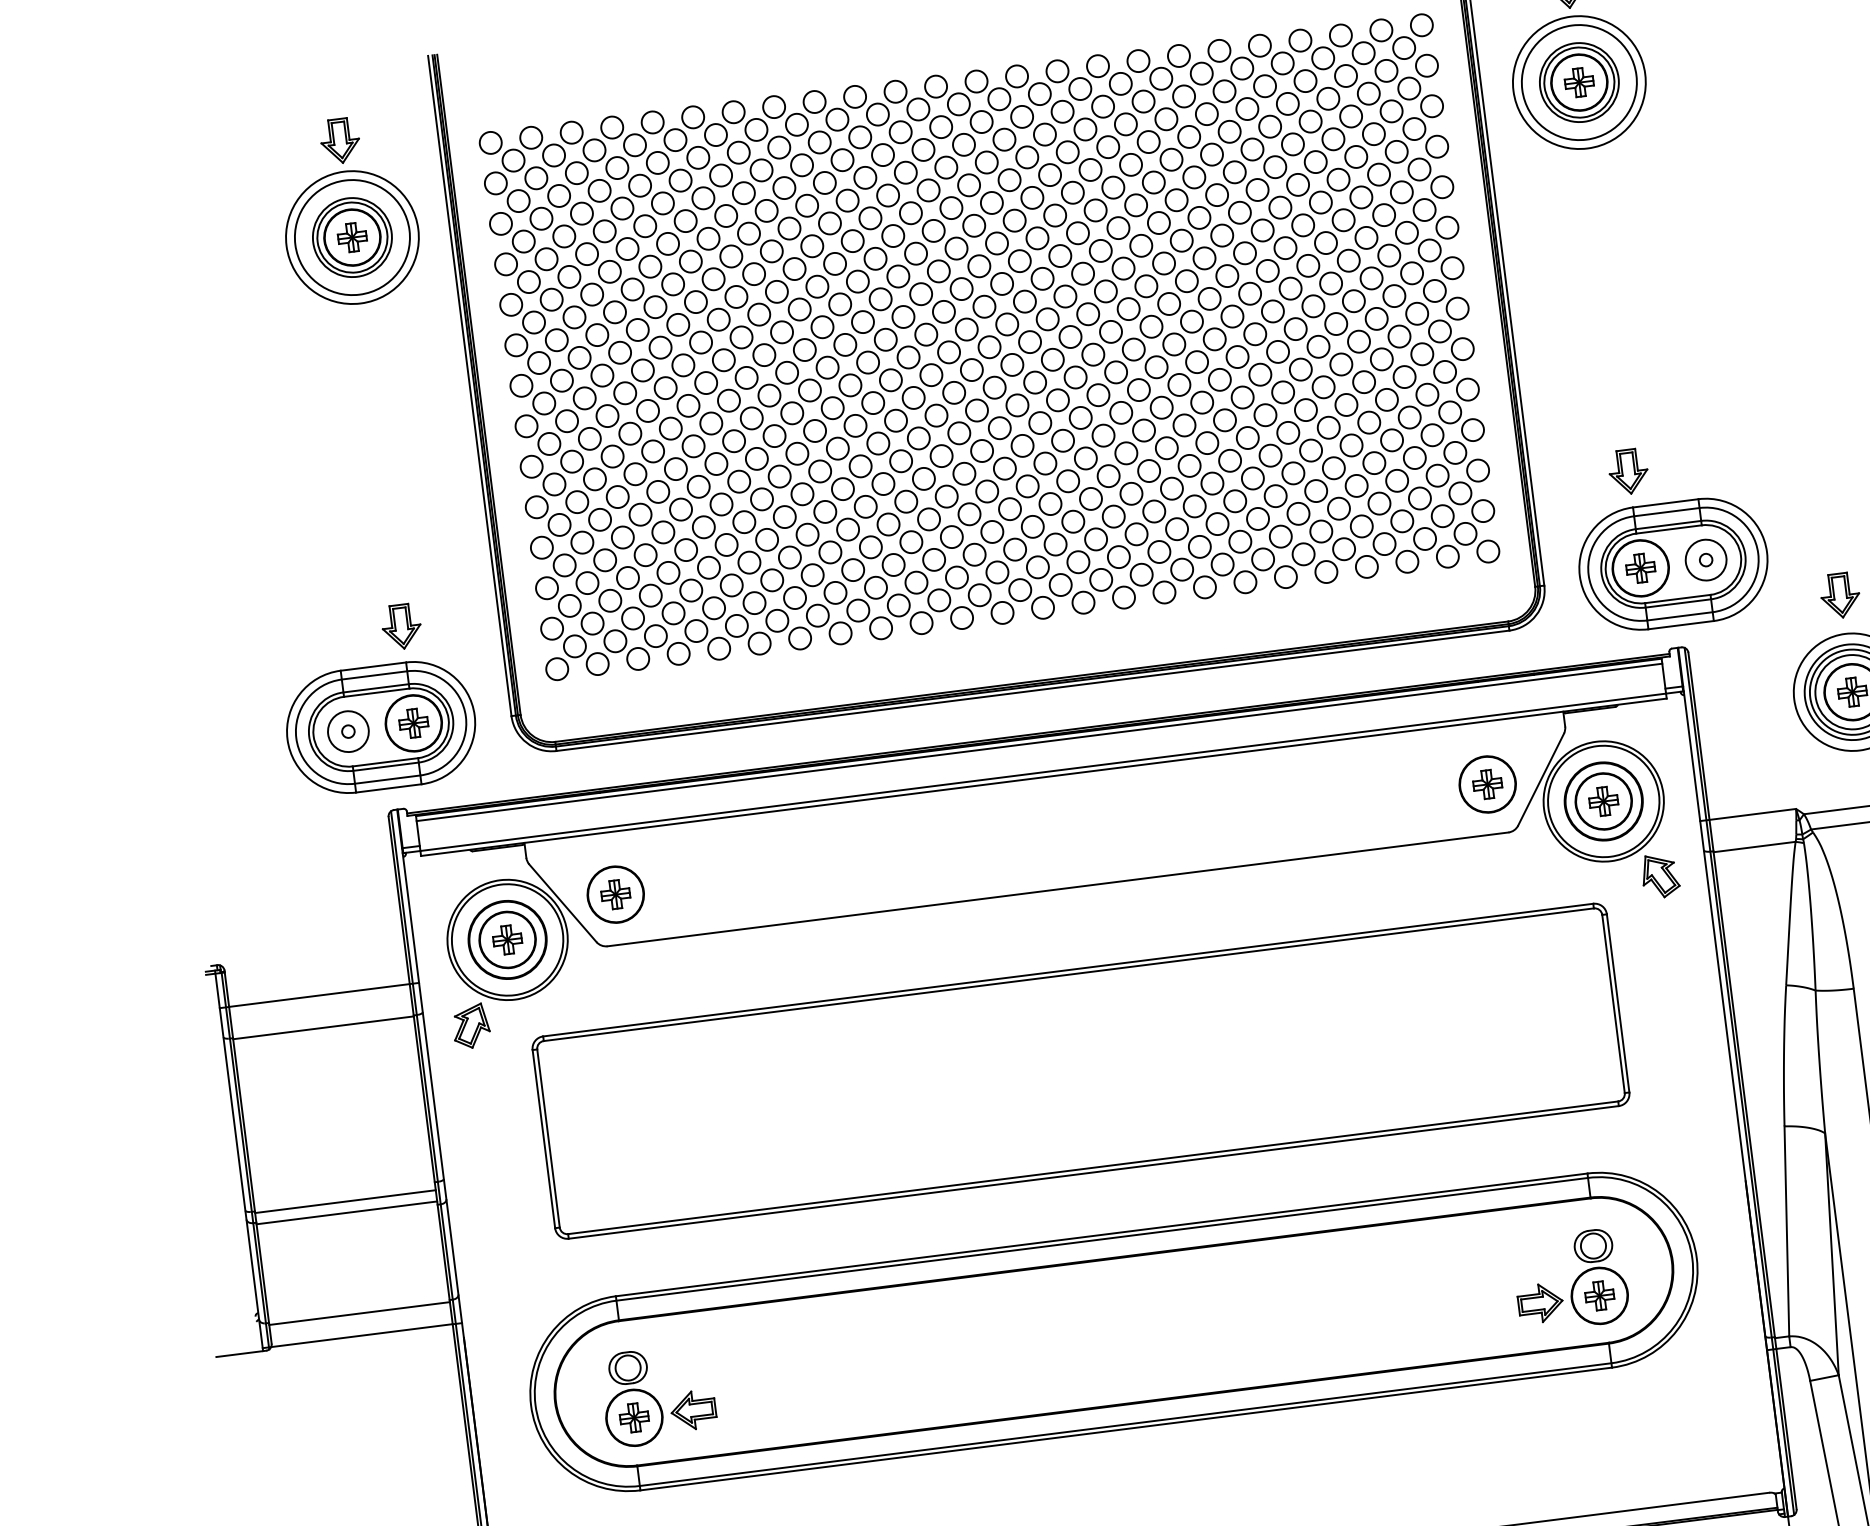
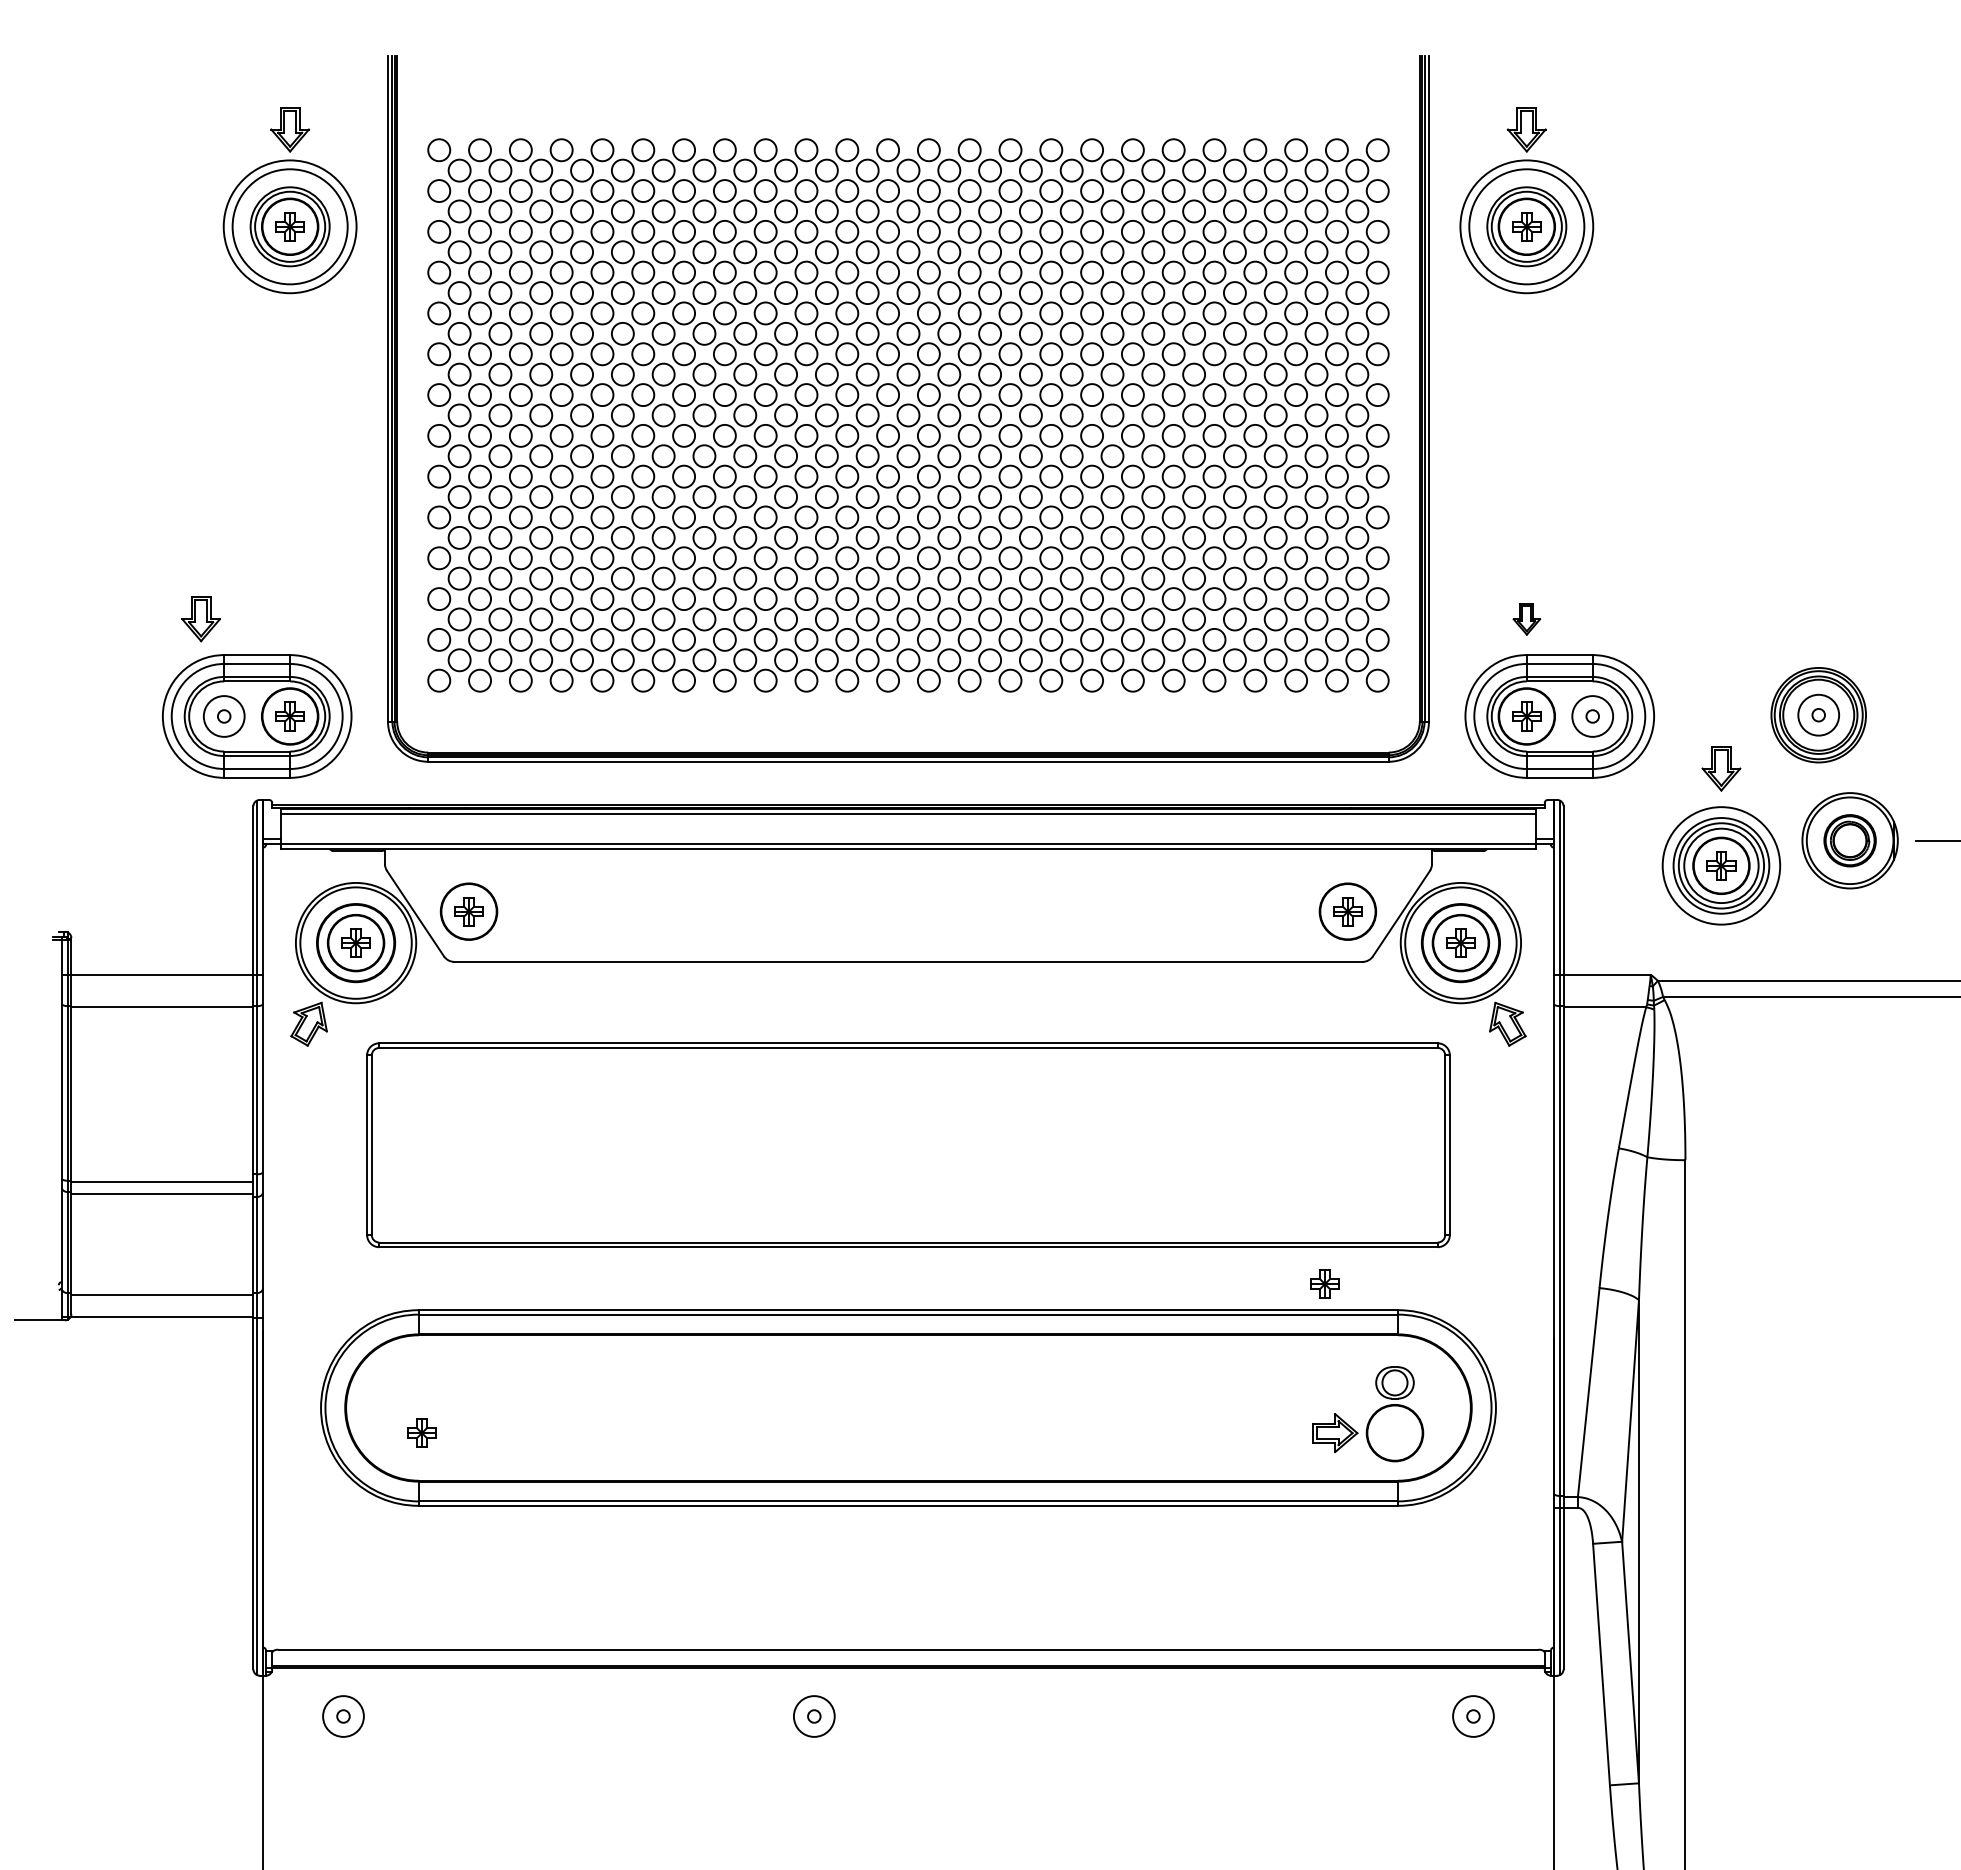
part: (1628, 472) -> (1526, 619), size x0.7
part: (401, 627) -> (200, 619), moved
part: (1599, 1295) -> (1324, 1283), moved
part: (658, 1396) -> (448, 1414), removed

